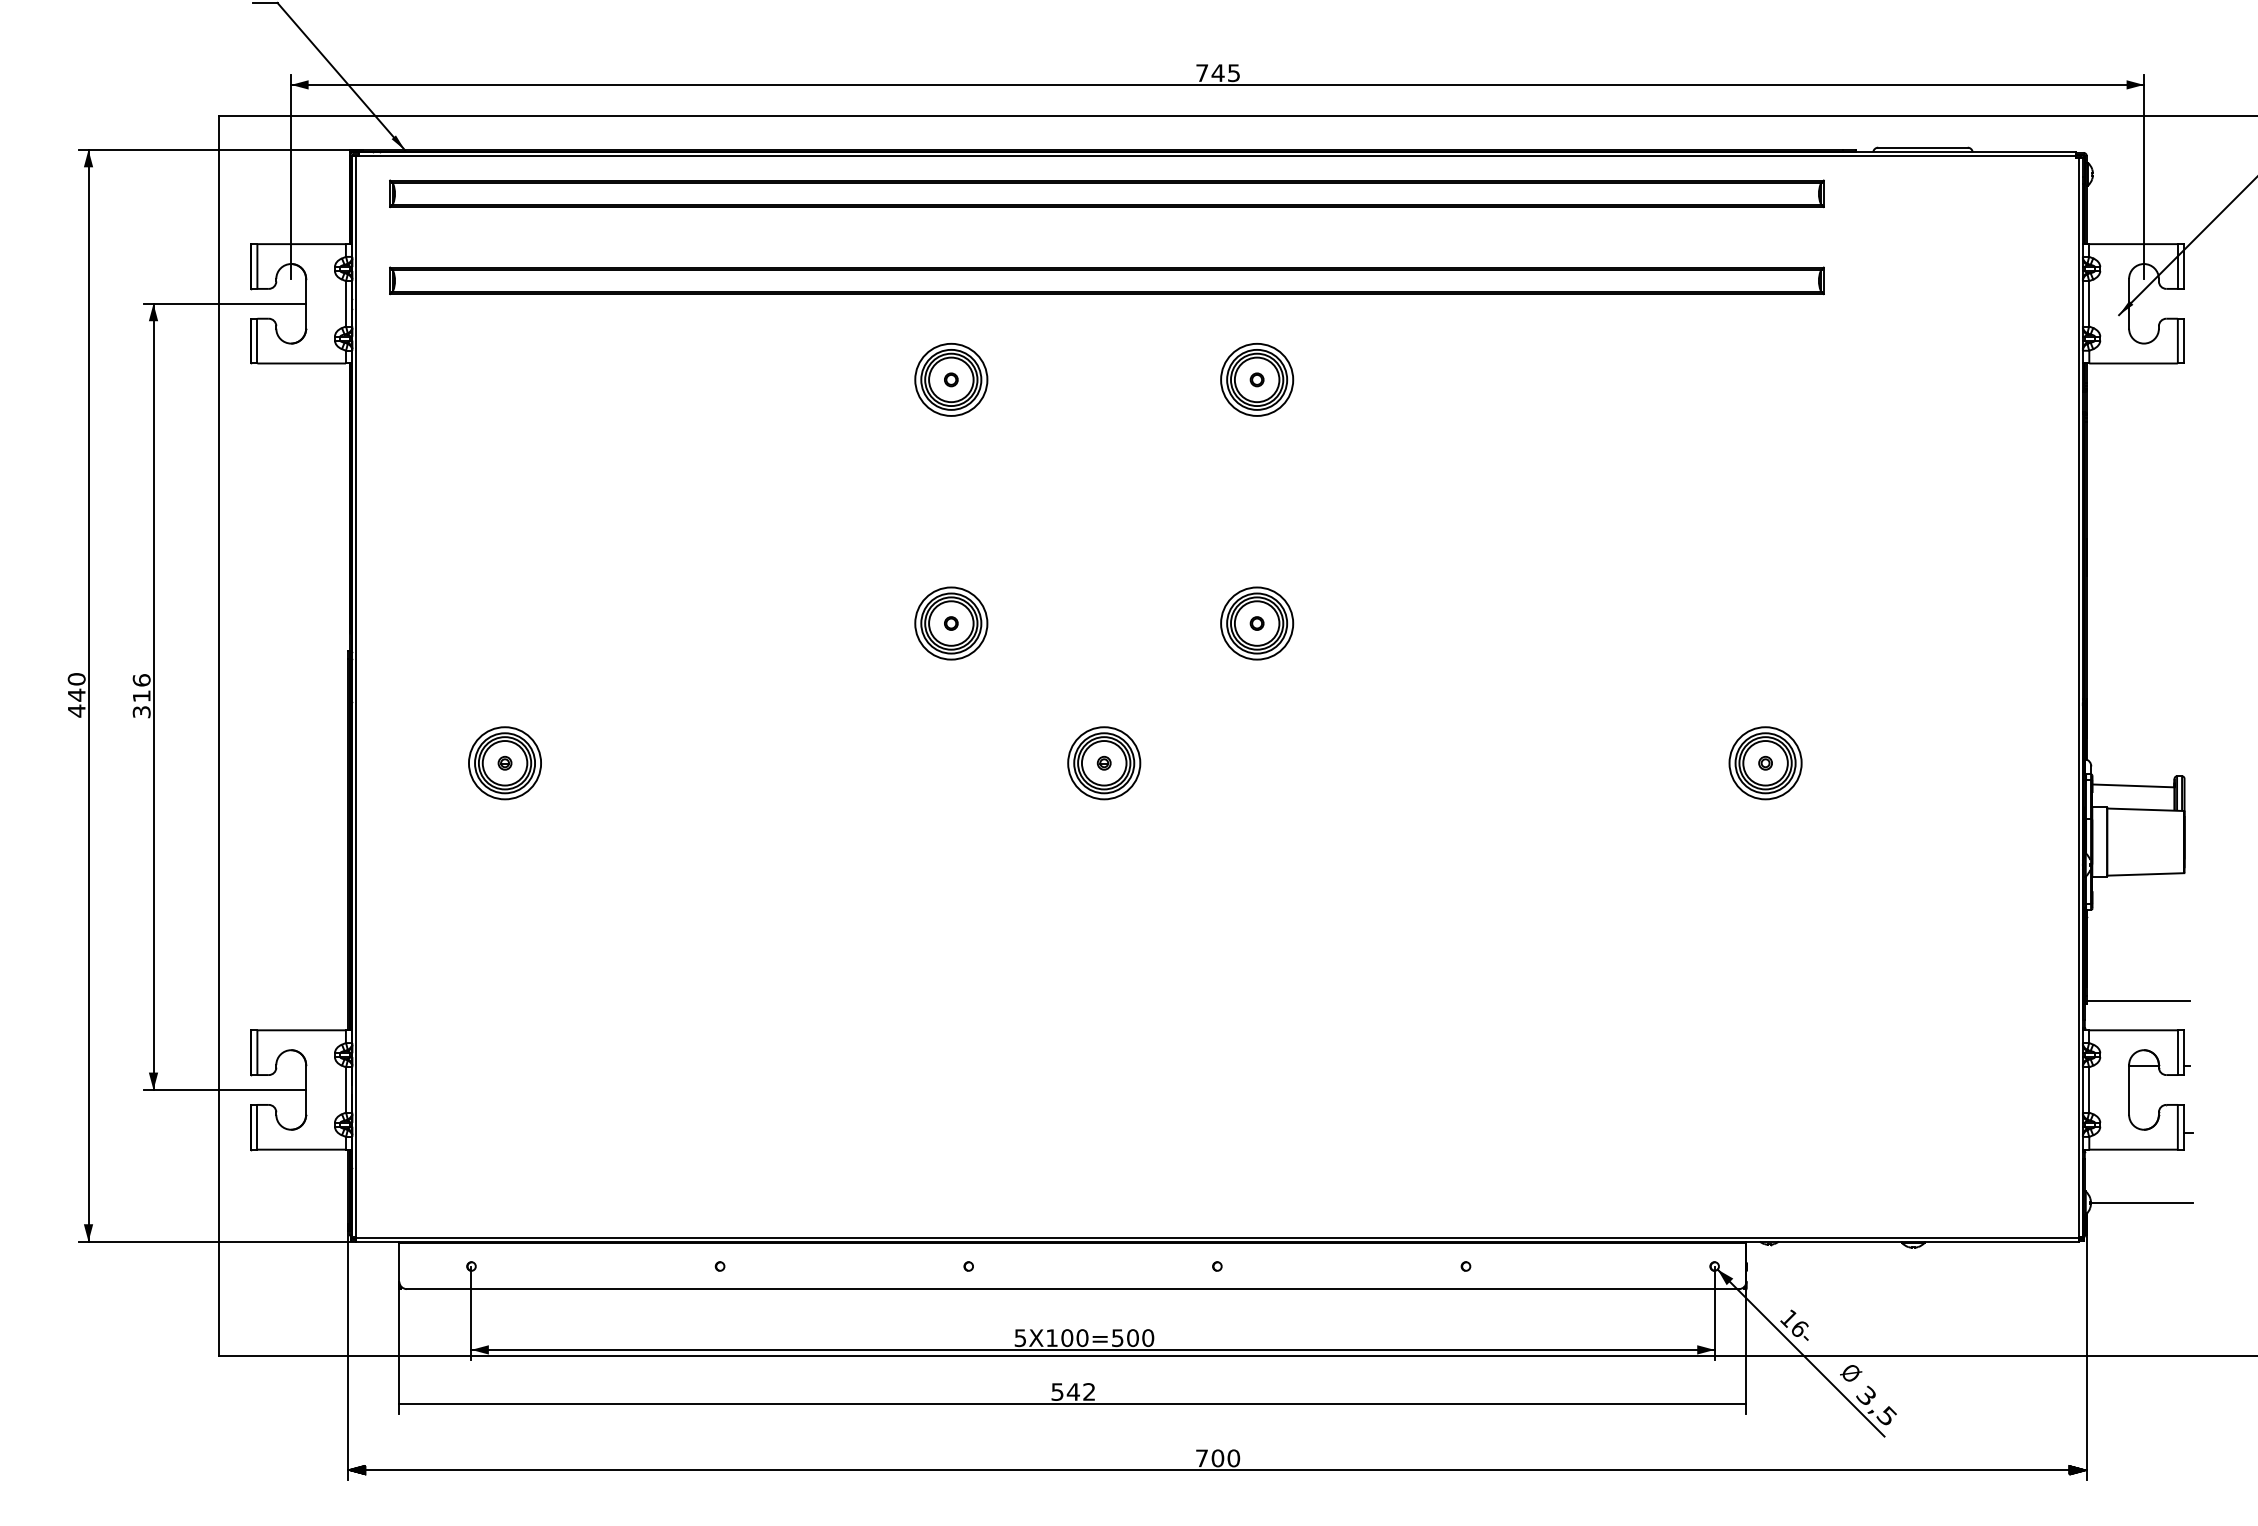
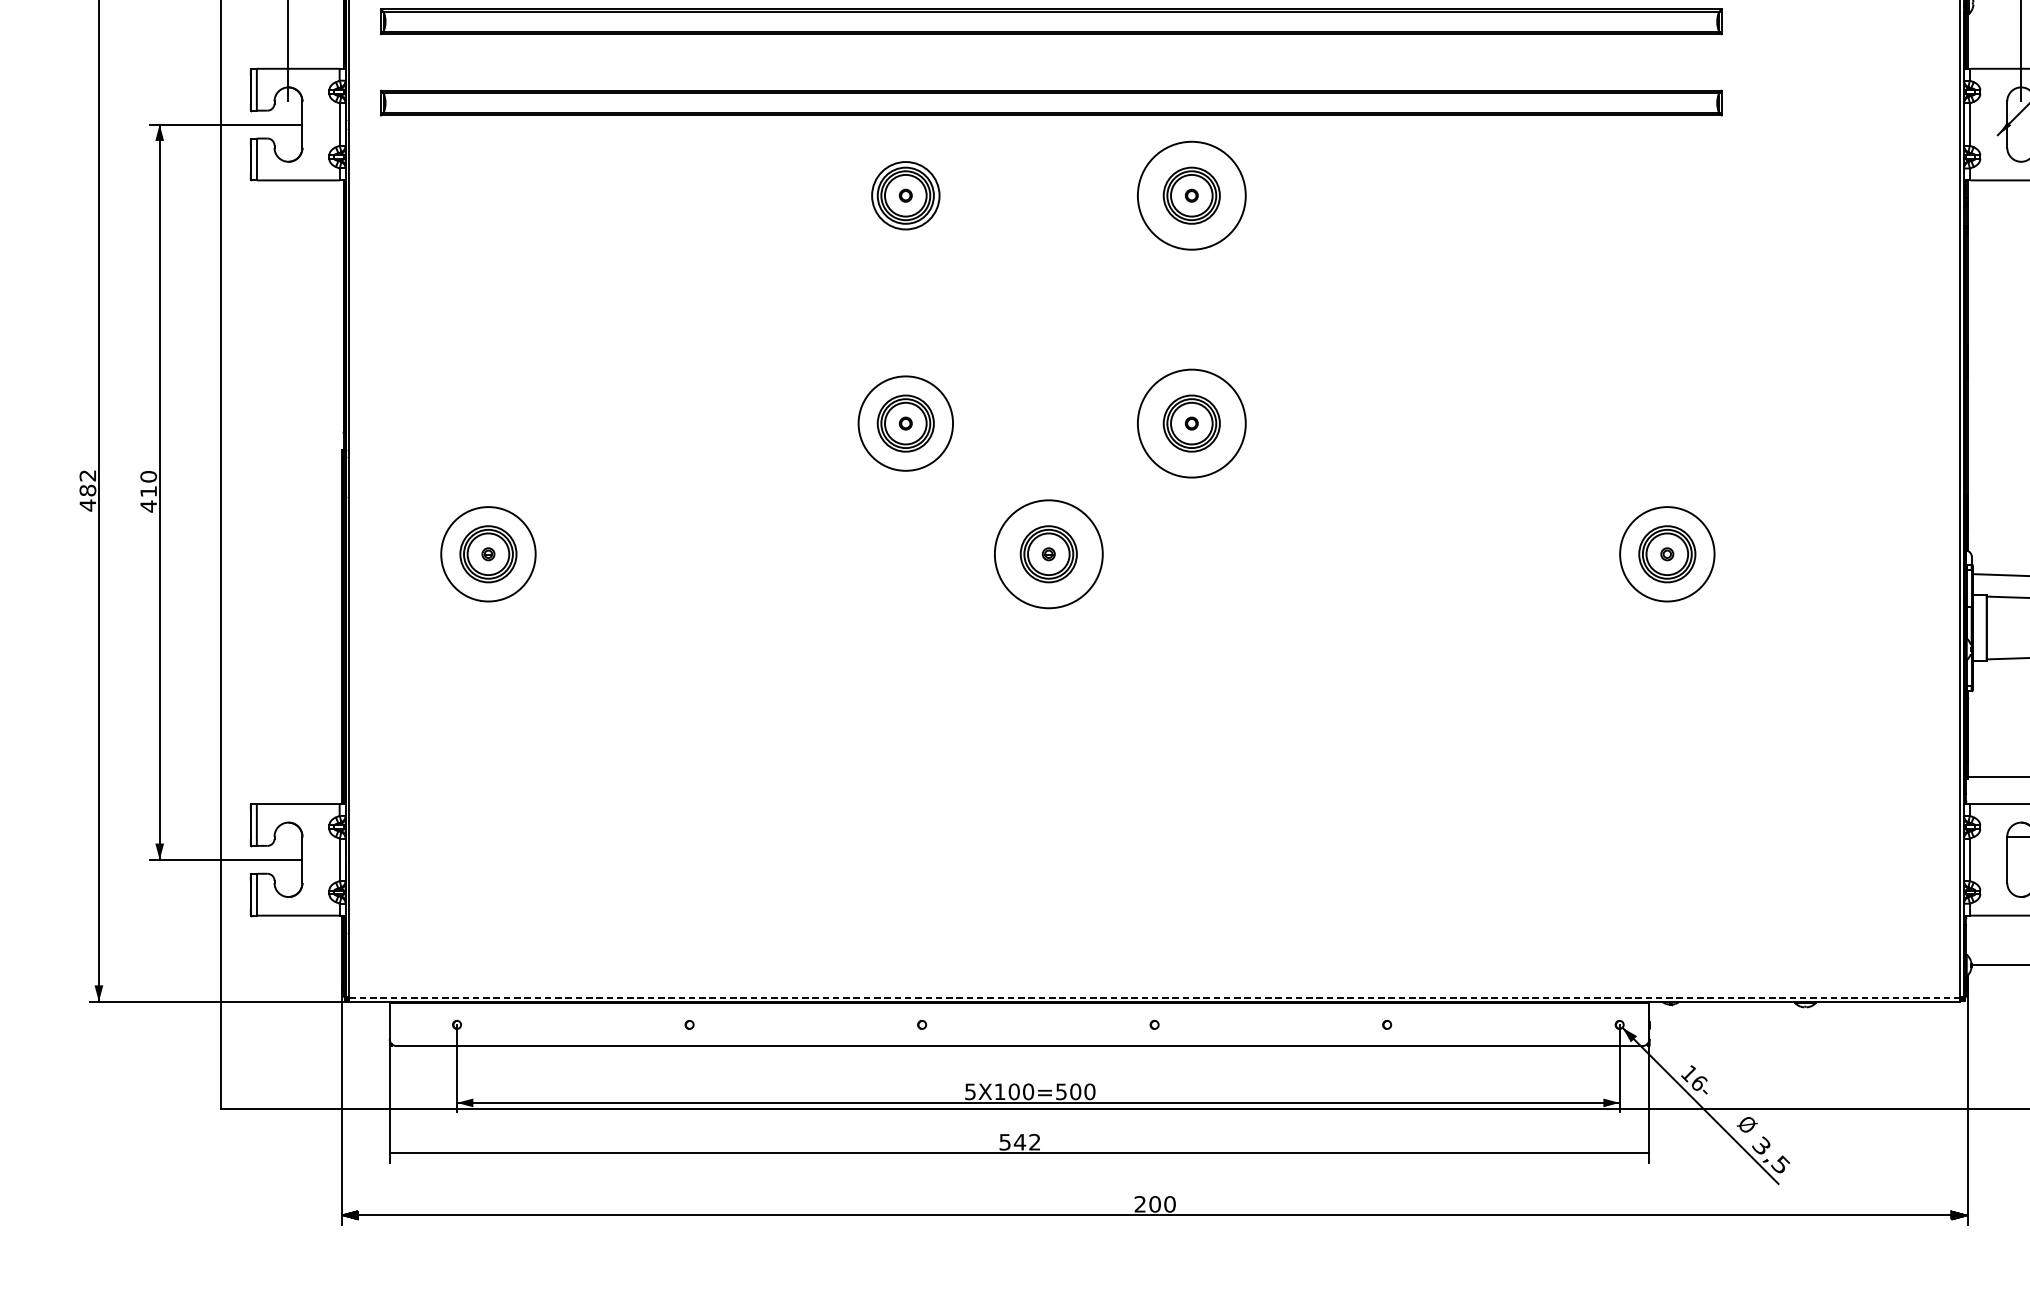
circle: (1257, 379) -> (1192, 195), size x1.6
circle: (951, 623) -> (905, 423), size x1.4
circle: (1257, 623) -> (1192, 423), size x1.6
text: (76, 687) -> (87, 483), 440 -> 482
text: (141, 696) -> (148, 491), 316 -> 410
circle: (504, 763) -> (487, 554), size x1.4
circle: (1104, 763) -> (1049, 554), size x1.6
circle: (1765, 763) -> (1667, 554), size x1.4
line: (1218, 1237) -> (1155, 997), solid -> dashed
text: (1201, 1458) -> (1139, 1204), 700 -> 200

